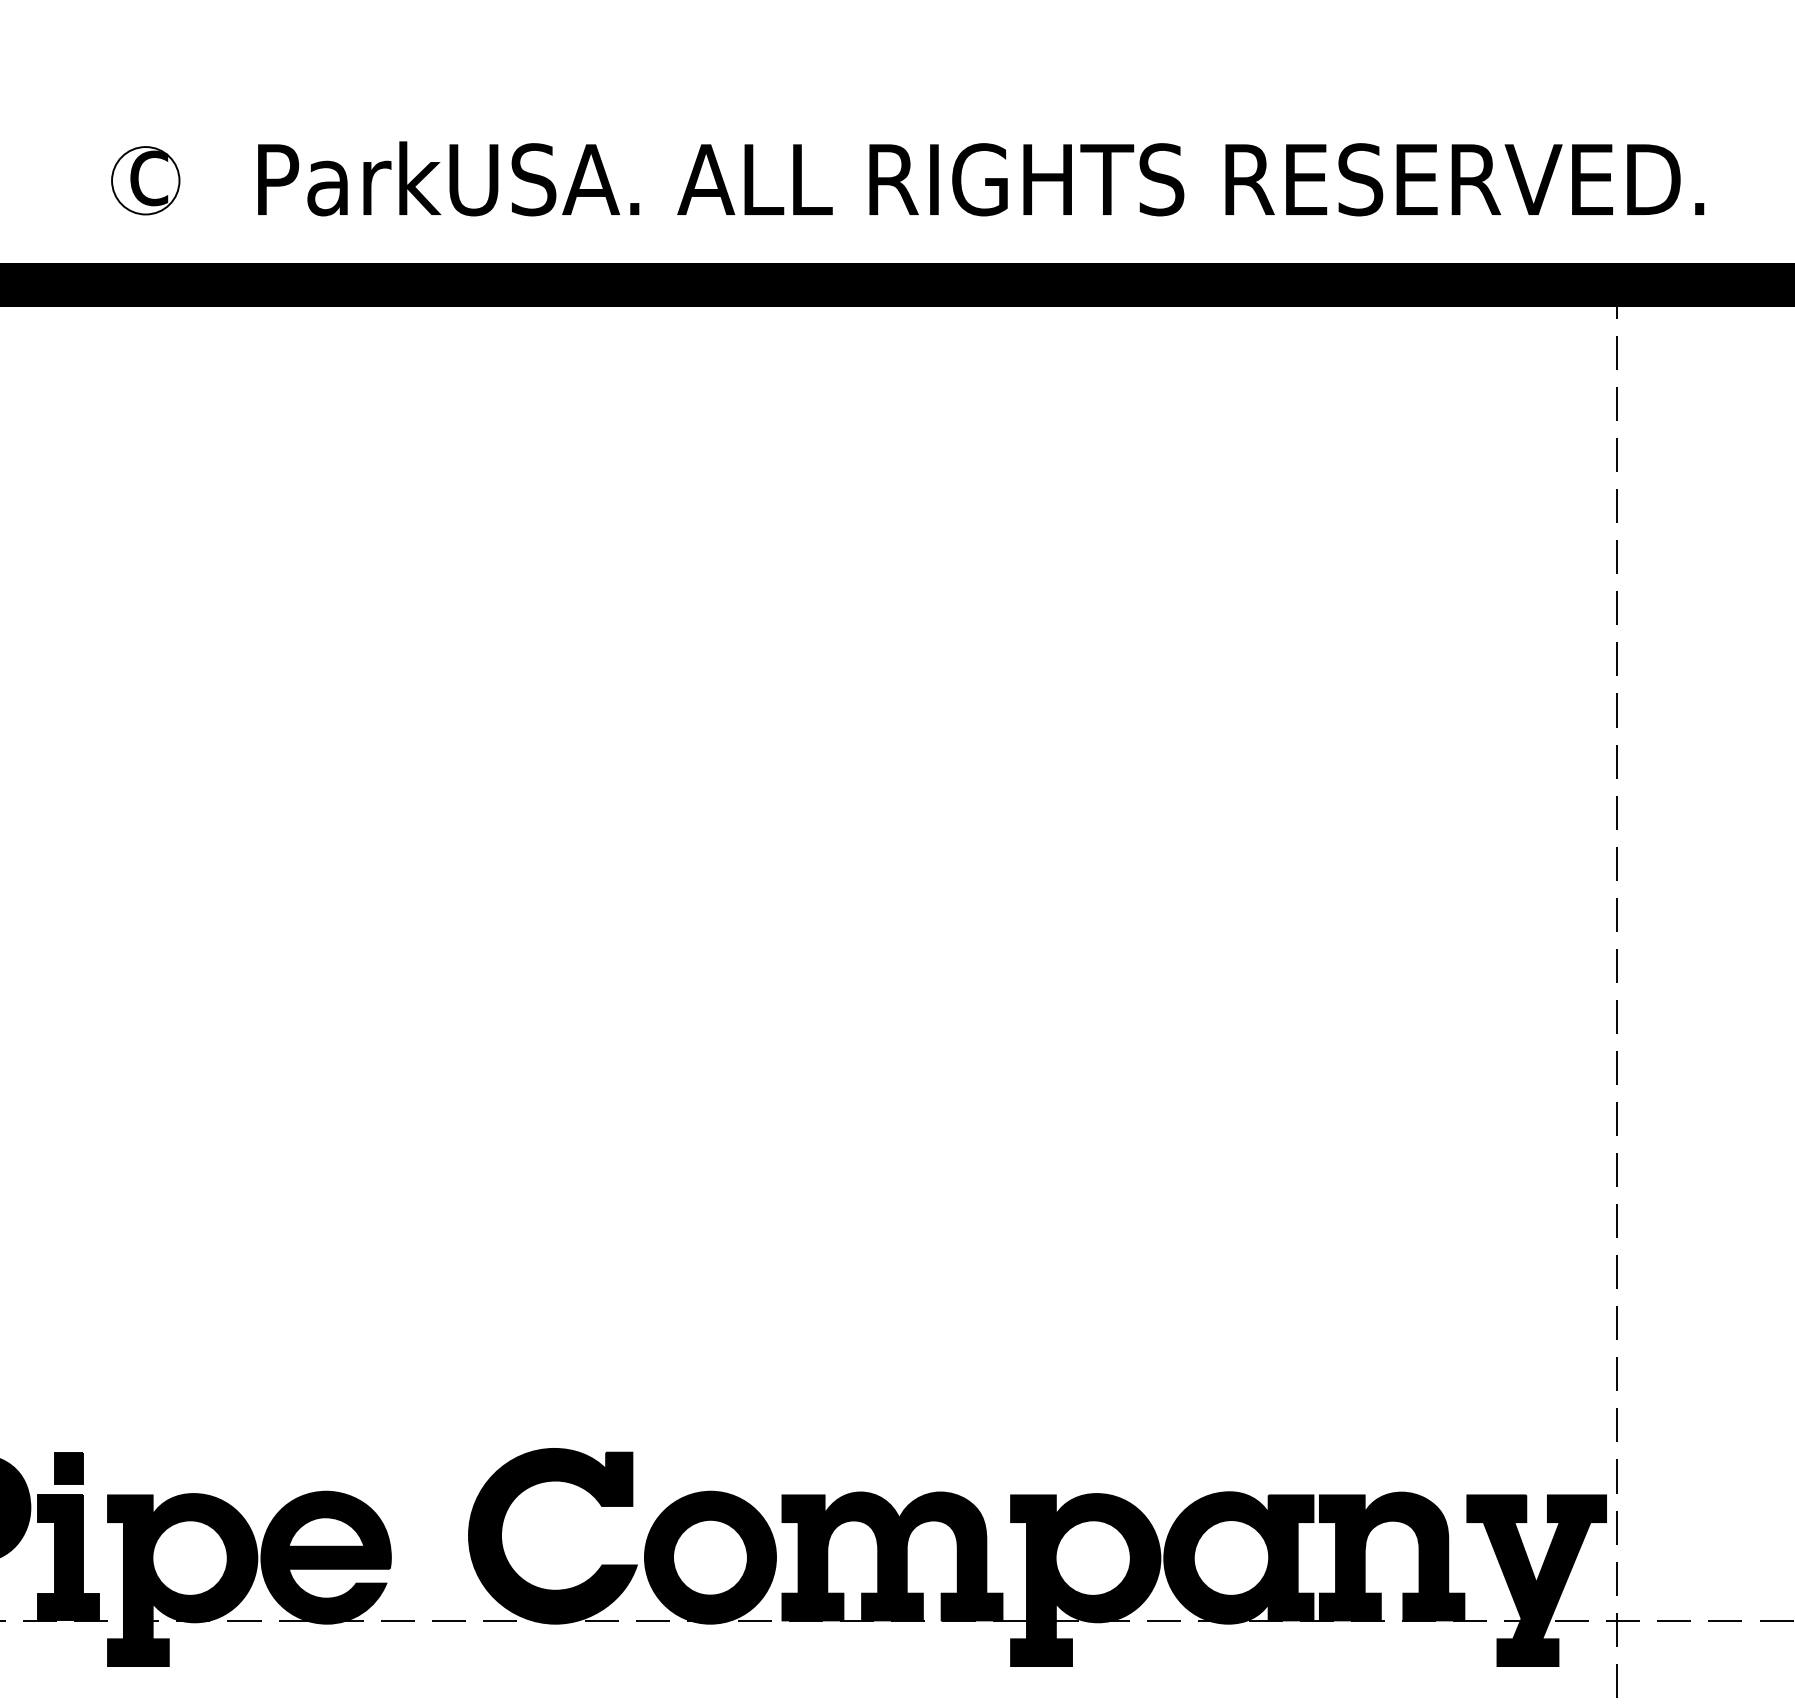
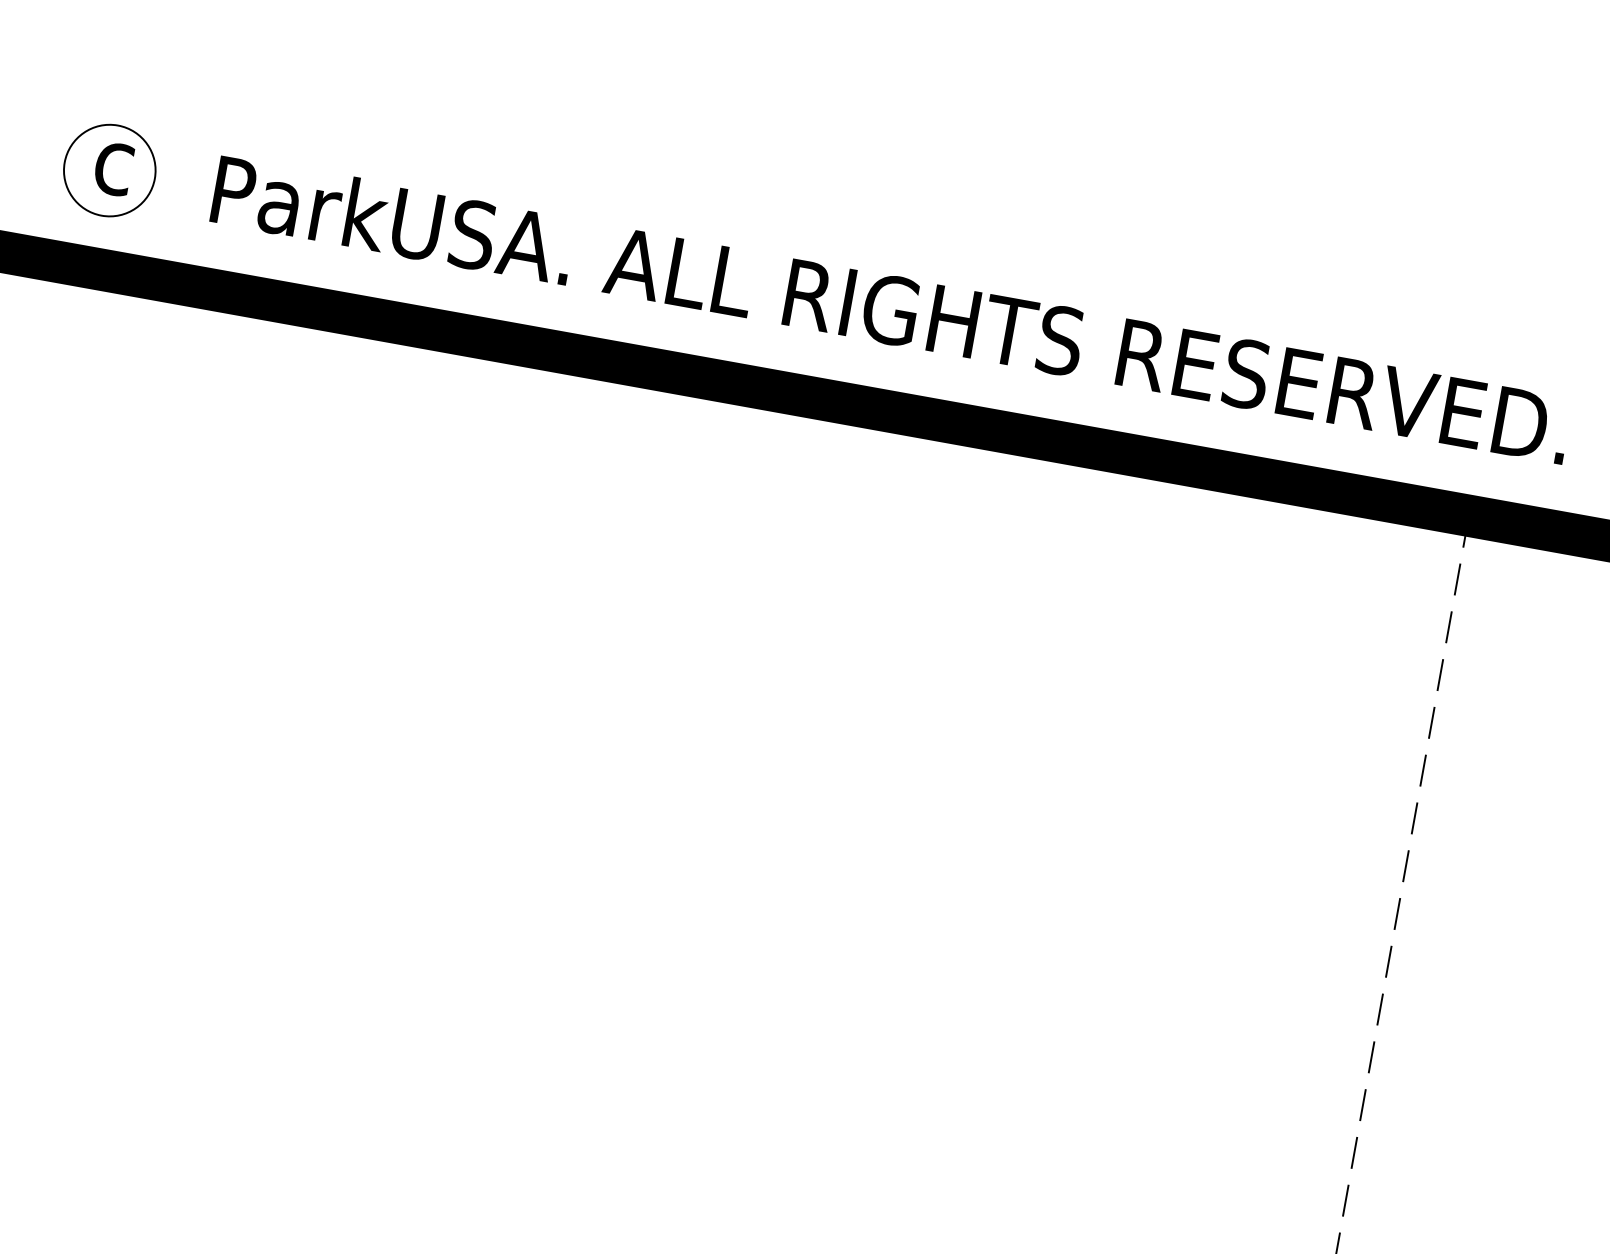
circle: (145, 180) -> (109, 170), size x1.43

